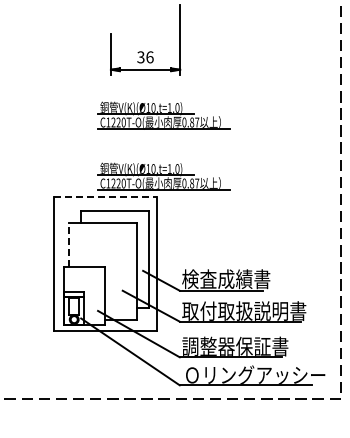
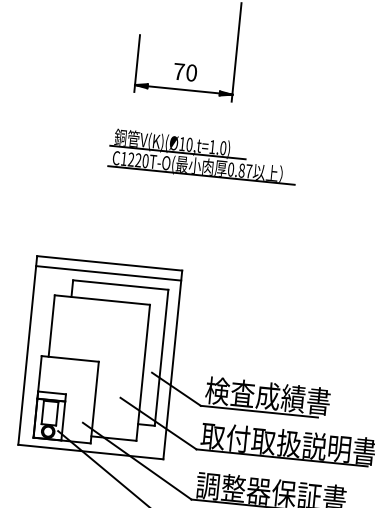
text: (145, 57) -> (185, 72), 36 -> 70
part: (163, 176) -> (194, 242), removed
line: (105, 196) -> (109, 262), dashed -> solid
line: (105, 204) -> (108, 273), added
line: (69, 245) -> (51, 326), dashed -> solid

